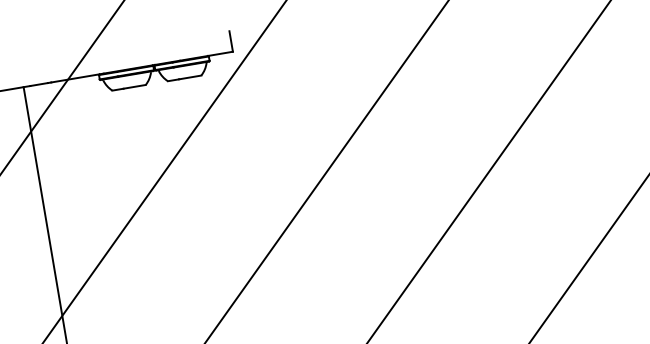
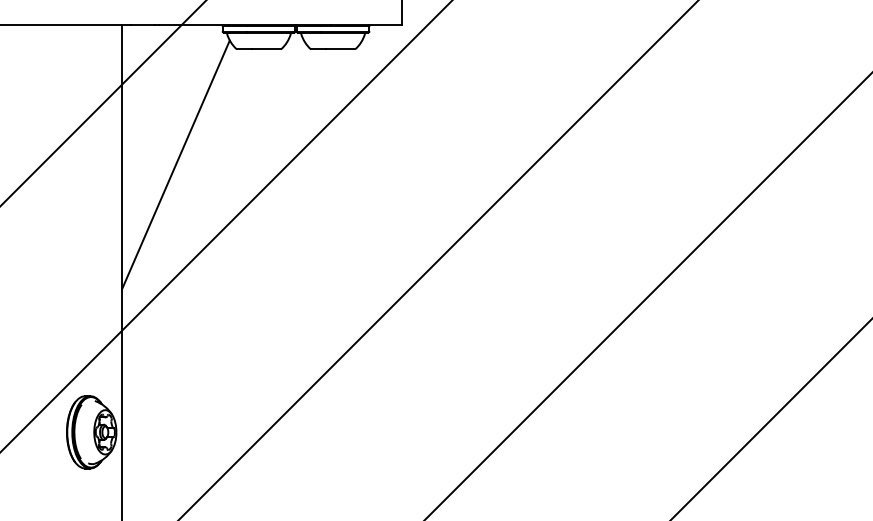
line: (81, 184) -> (175, 164), added

